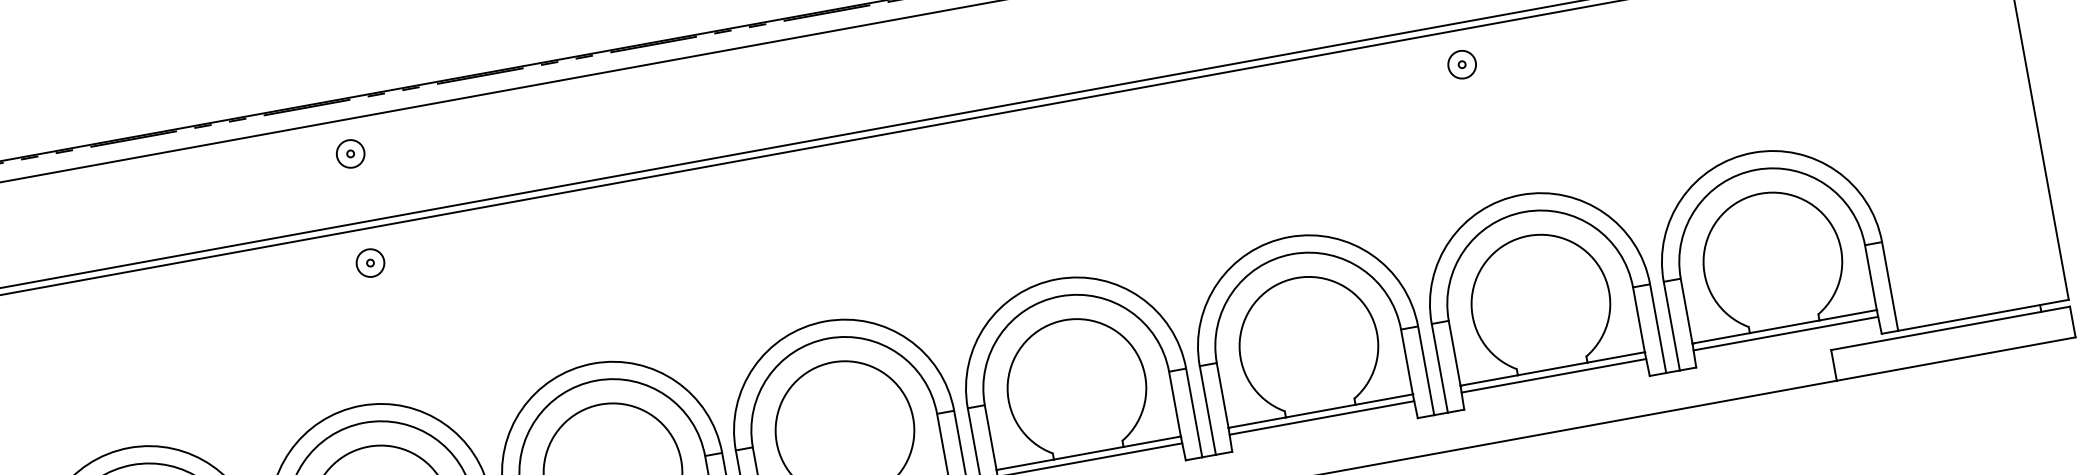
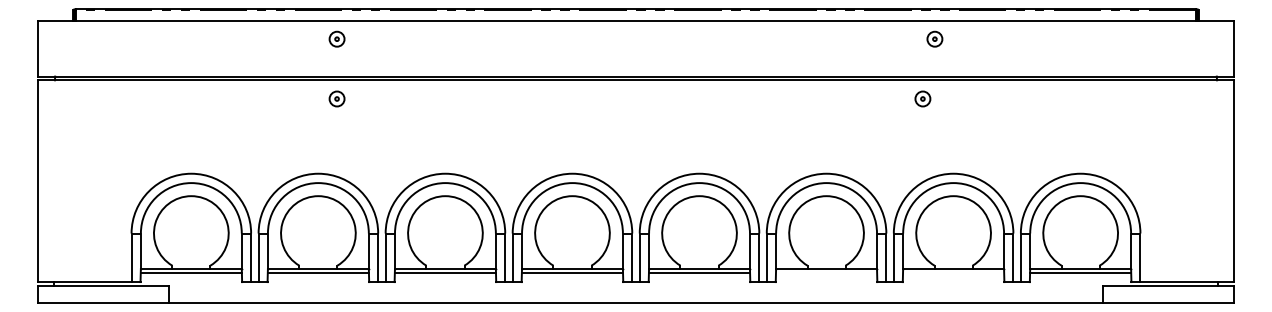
part: (1461, 63) -> (922, 98), moved
line: (1553, 375) -> (953, 272), removed
line: (1321, 417) -> (826, 272), removed

